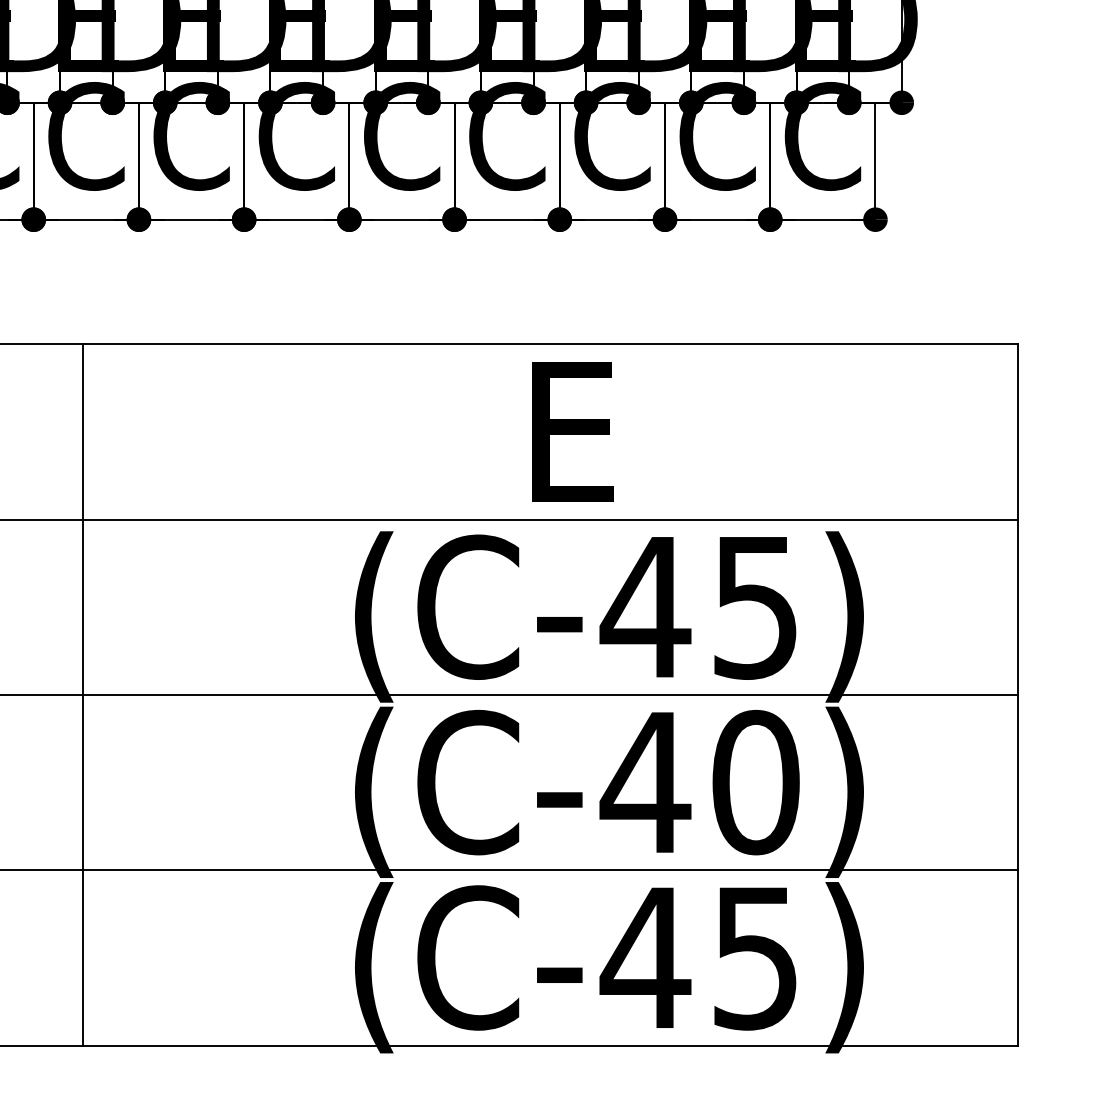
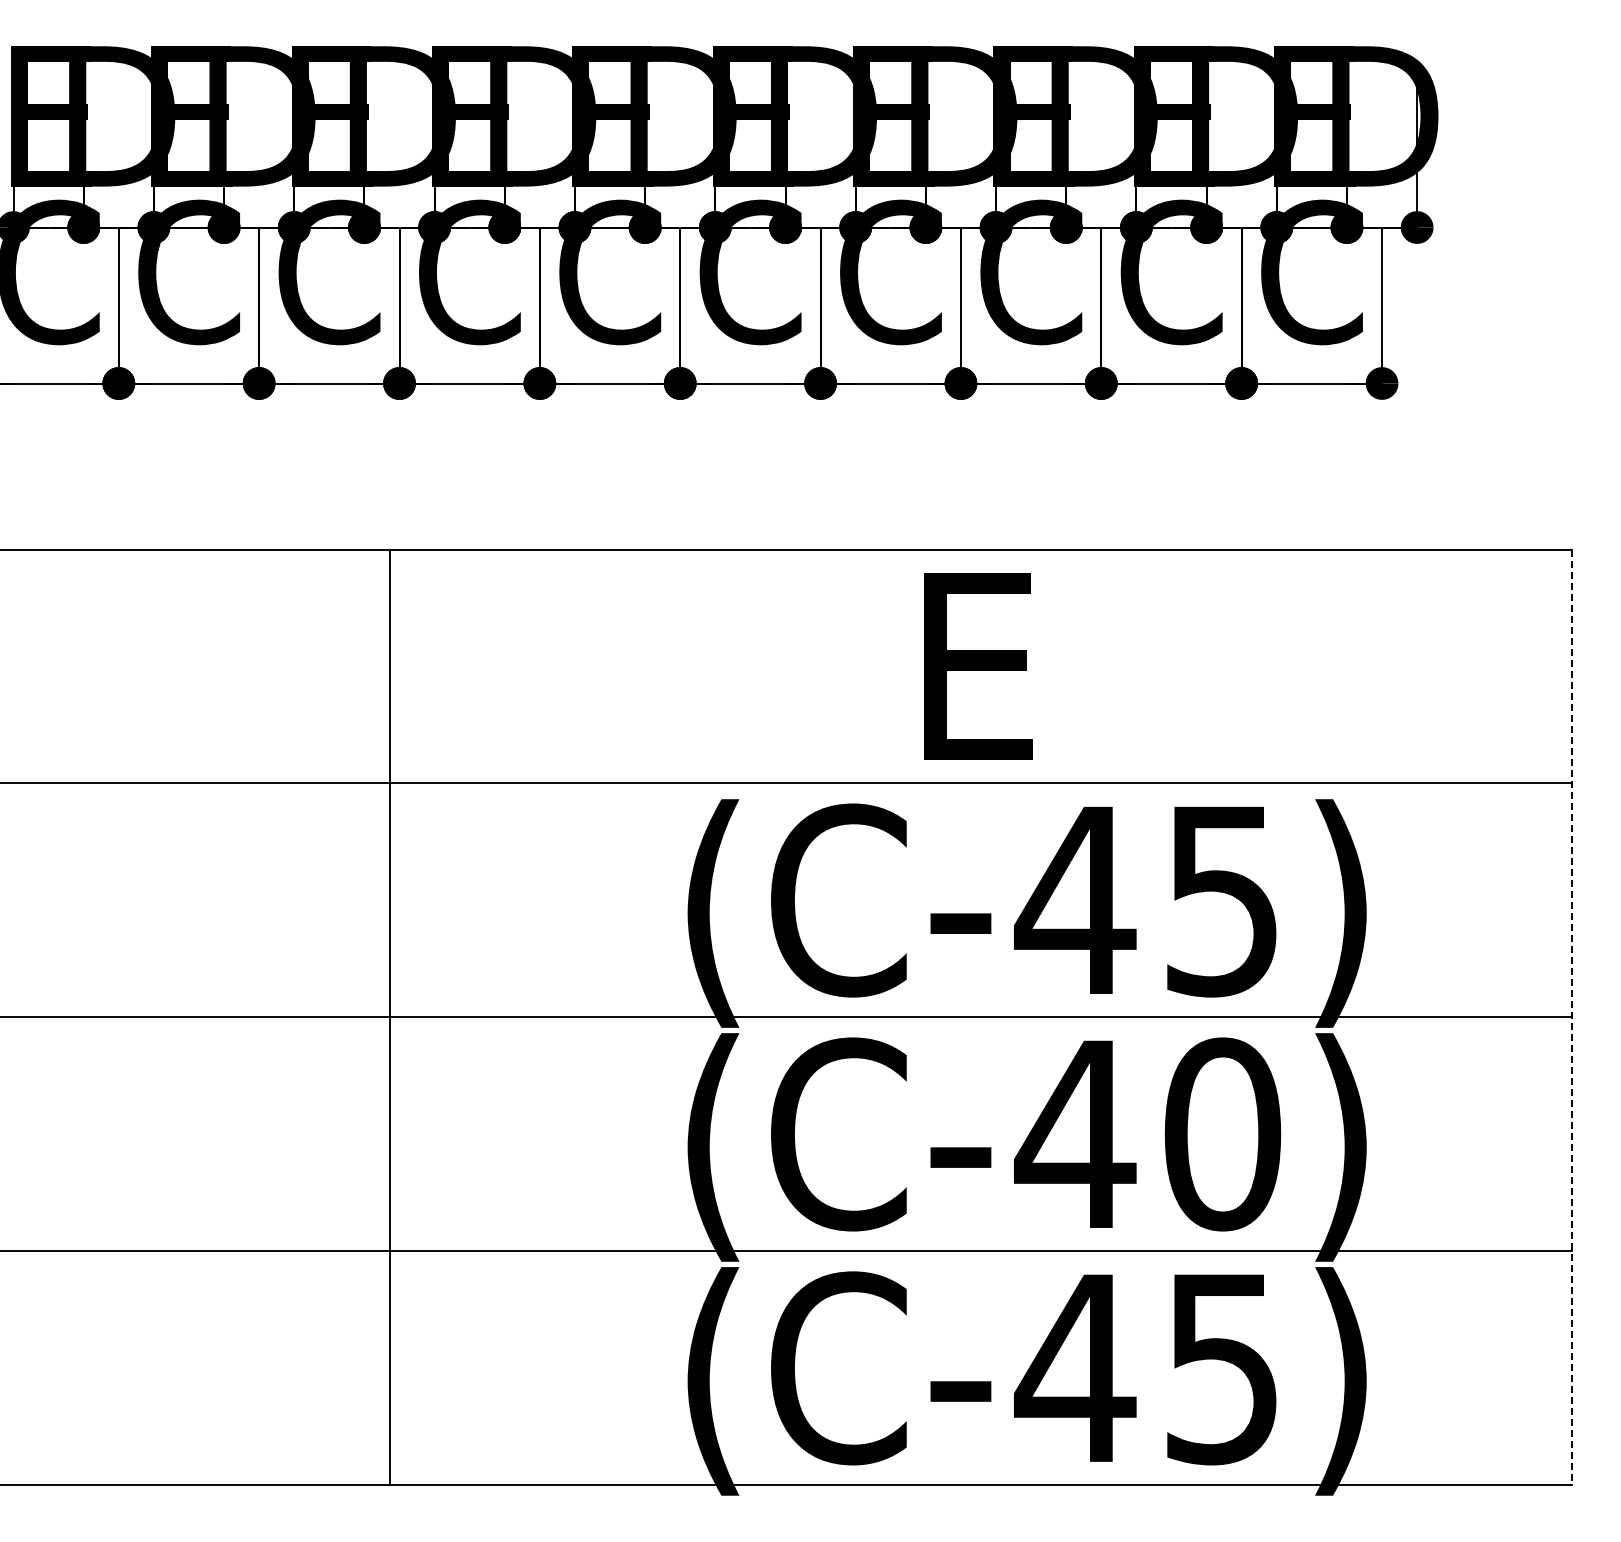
line: (82, 694) -> (389, 1017), moved
line: (1018, 694) -> (1572, 1017), solid -> dashed

